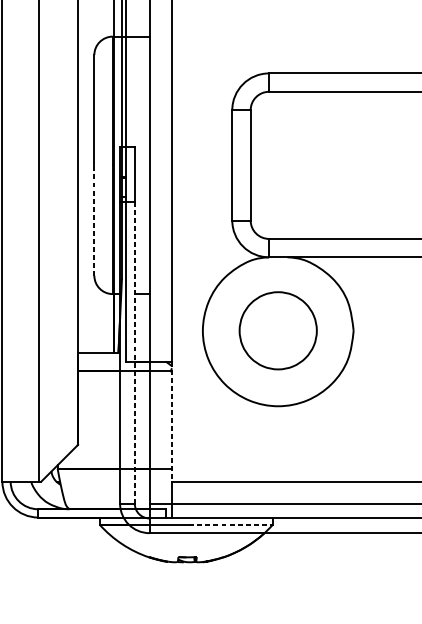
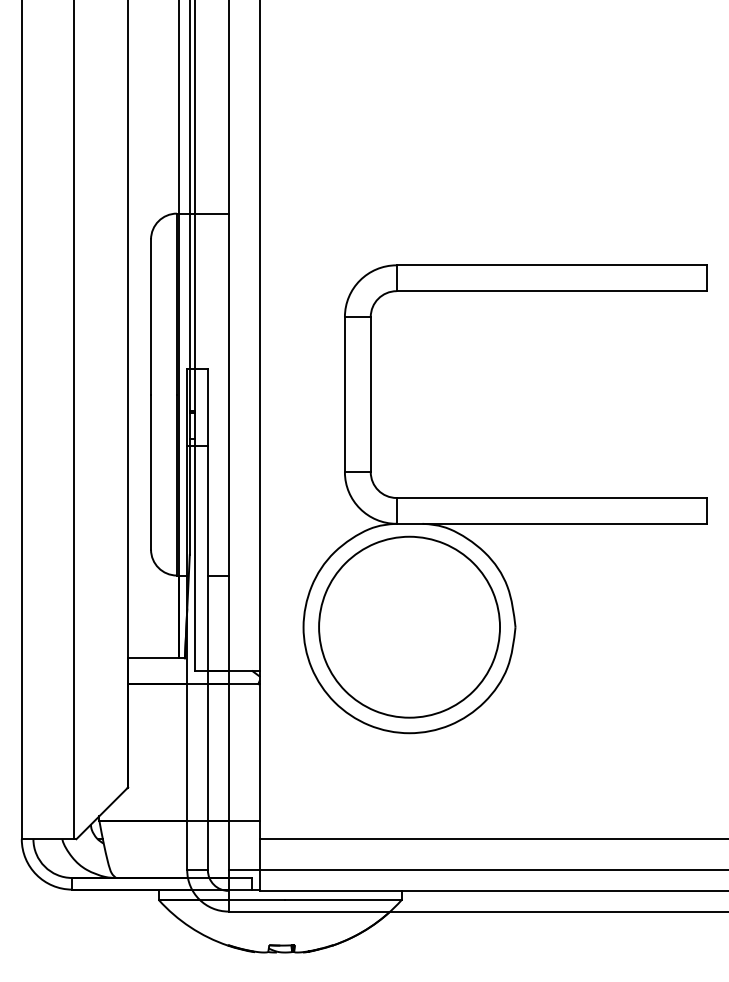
line: (94, 220) -> (151, 472), dashed -> solid
part: (278, 330) -> (409, 626), size x1.67
line: (134, 353) -> (207, 658), dashed -> solid
line: (171, 422) -> (259, 755), dashed -> solid
line: (231, 524) -> (343, 899), dashed -> solid

